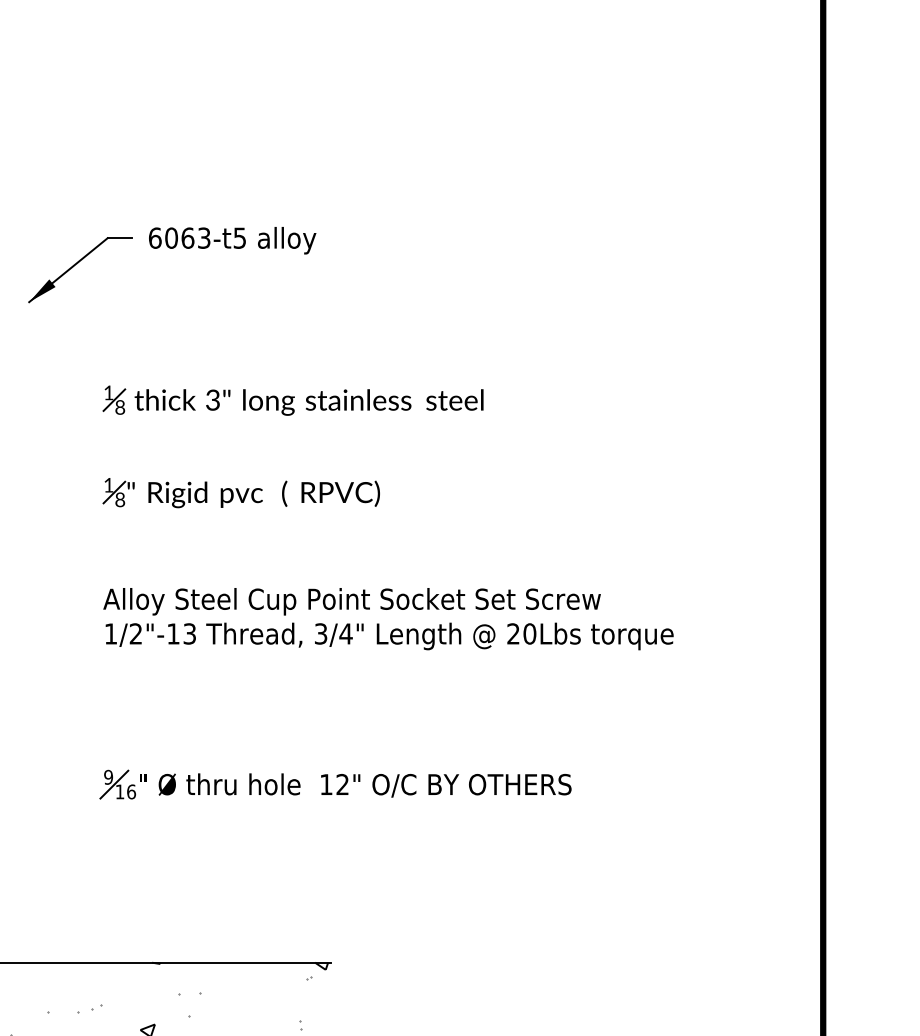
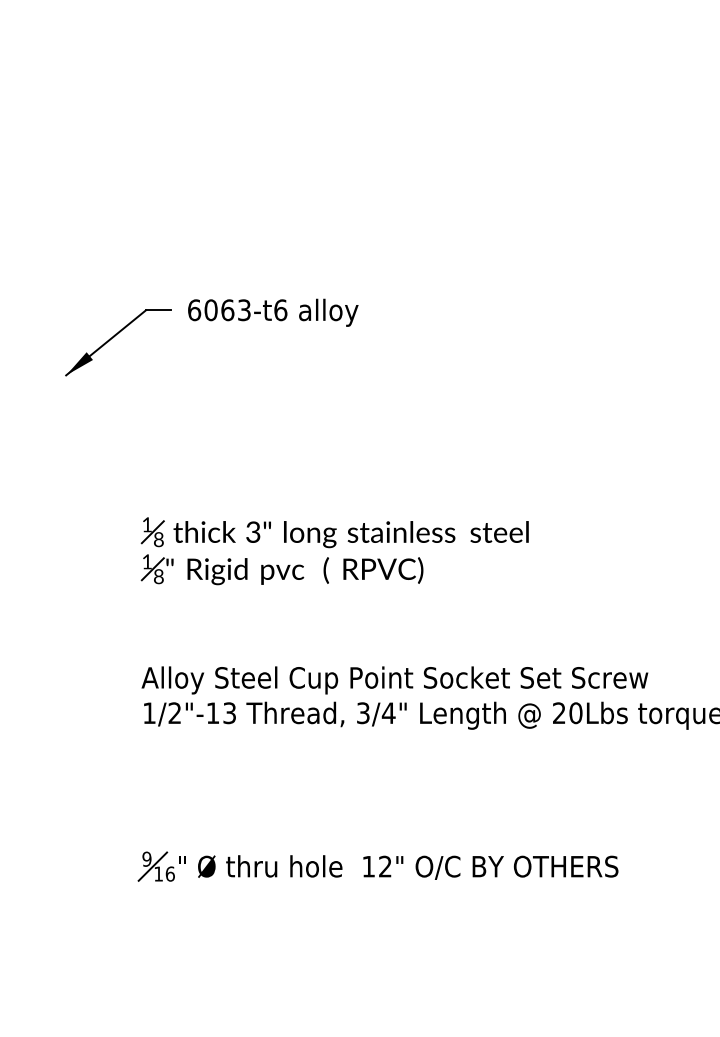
text: (239, 237) -> (280, 309), 6063-t5 -> 6063-t6
part: (292, 400) -> (334, 532), moved

